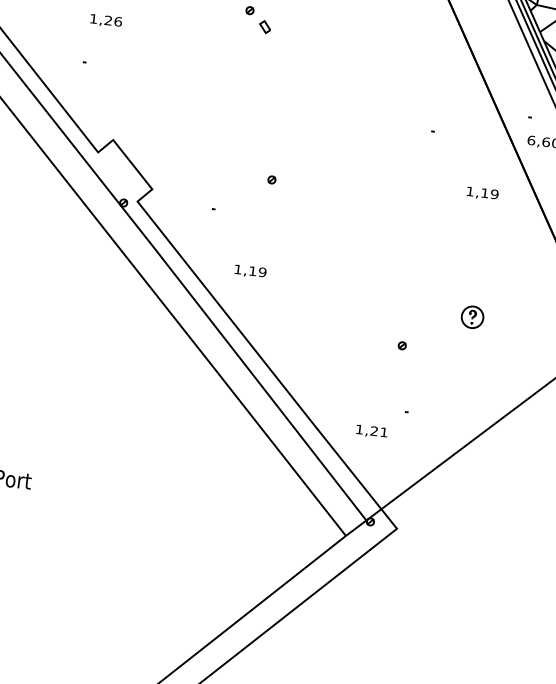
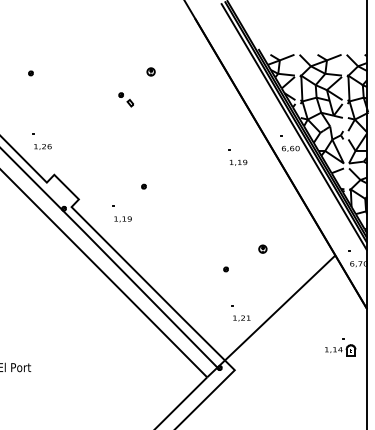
text: (105, 20) -> (42, 146), moved
text: (482, 193) -> (238, 162), moved
text: (249, 271) -> (122, 219), moved
part: (472, 315) -> (262, 248), size x0.62
text: (371, 431) -> (241, 318), moved

